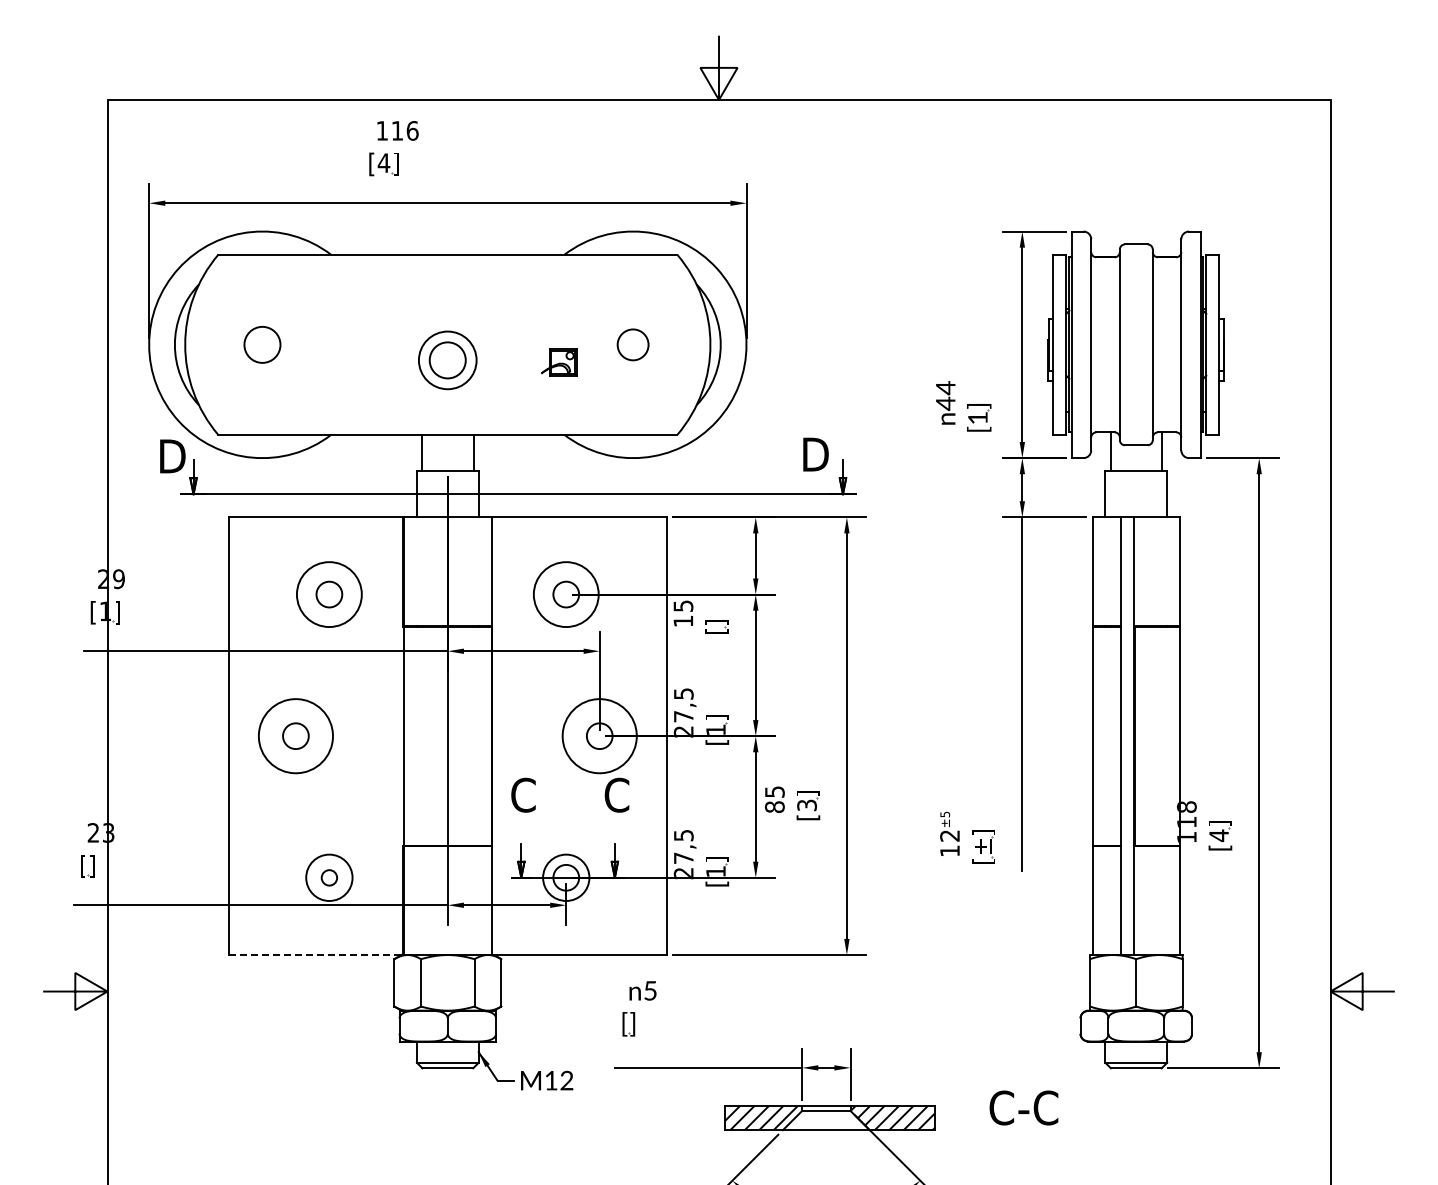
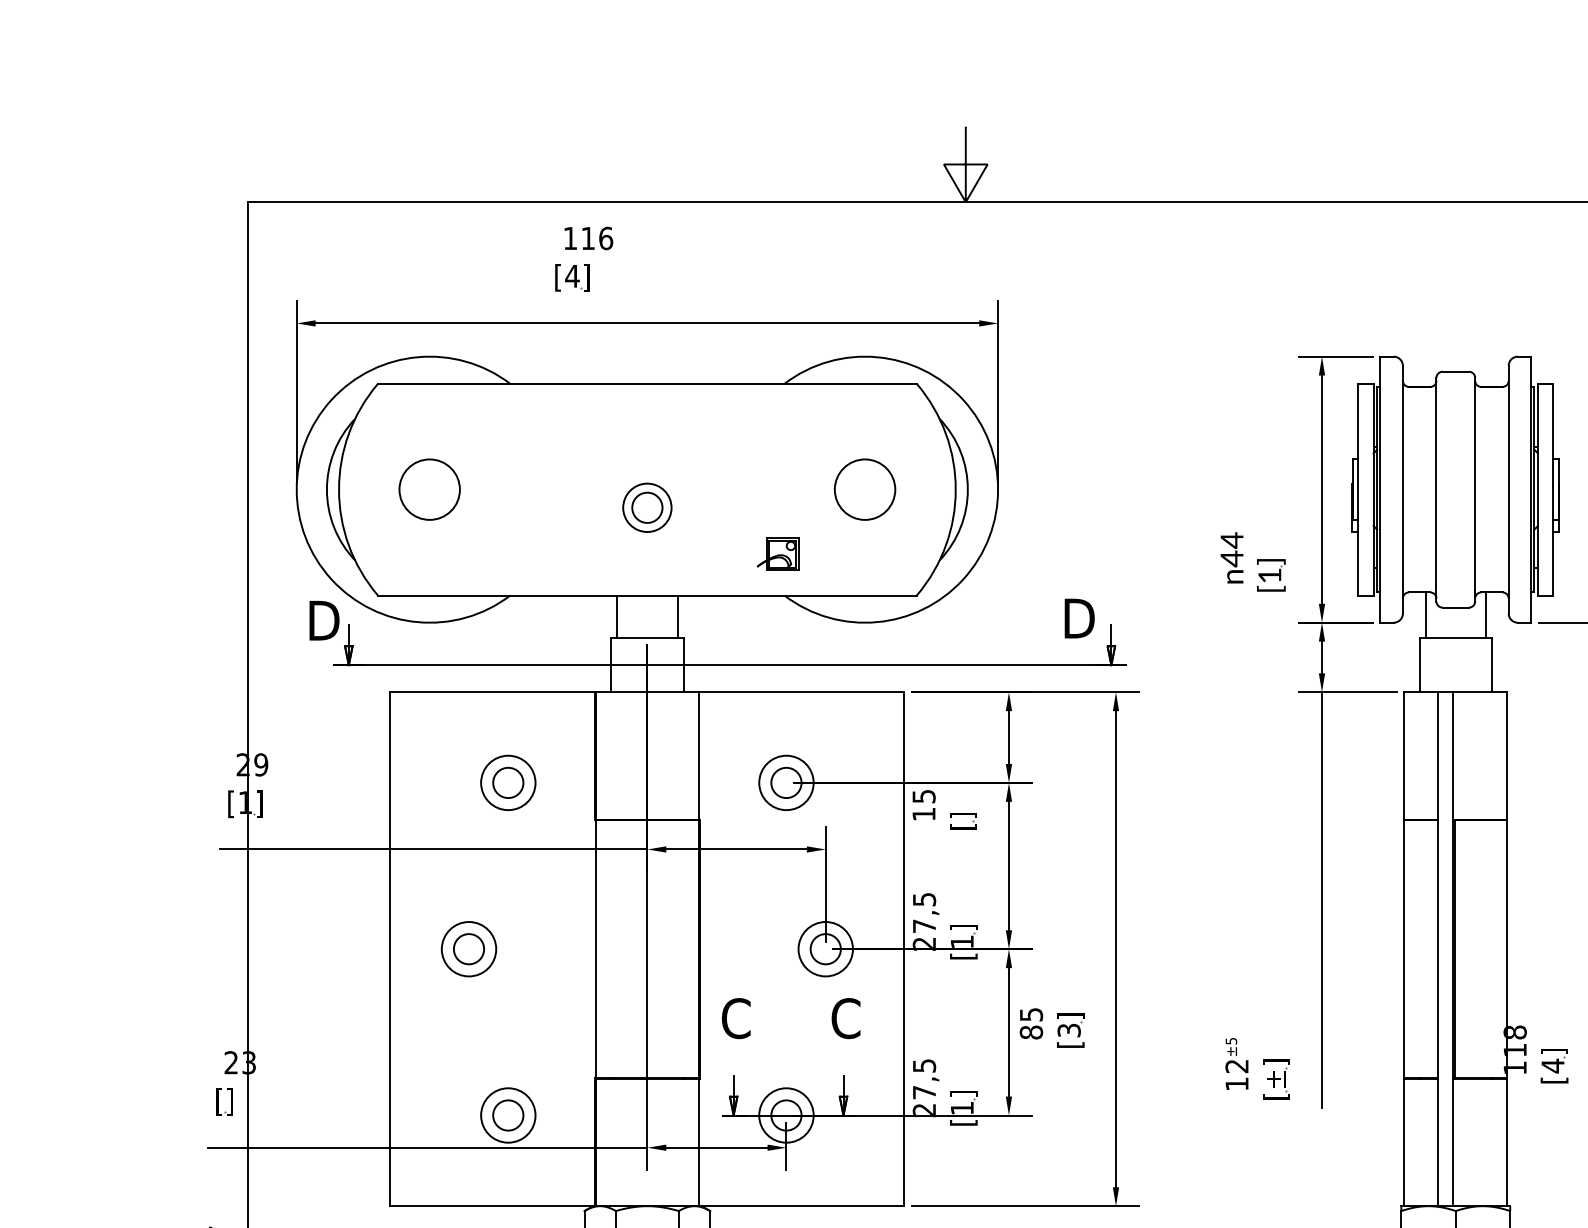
circle: (262, 344) -> (429, 489), size x1.43
circle: (632, 344) -> (864, 489), size x1.67
part: (447, 359) -> (647, 506), size x0.71
part: (559, 362) -> (778, 553), moved
circle: (329, 594) -> (508, 782), size x0.71
circle: (566, 594) -> (786, 782), size x0.71
circle: (295, 736) -> (468, 949), size x0.62
circle: (599, 736) -> (825, 949), size x0.62
circle: (329, 877) -> (508, 1115), size x1.67
line: (315, 955) -> (492, 1206), dashed -> solid

